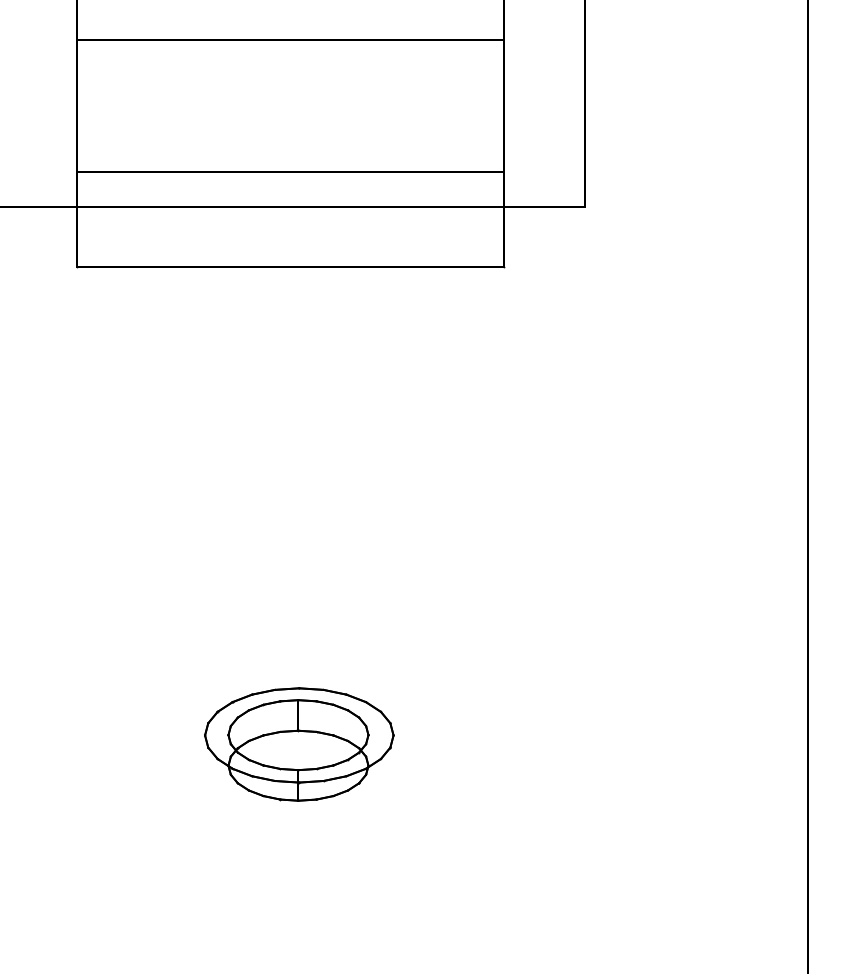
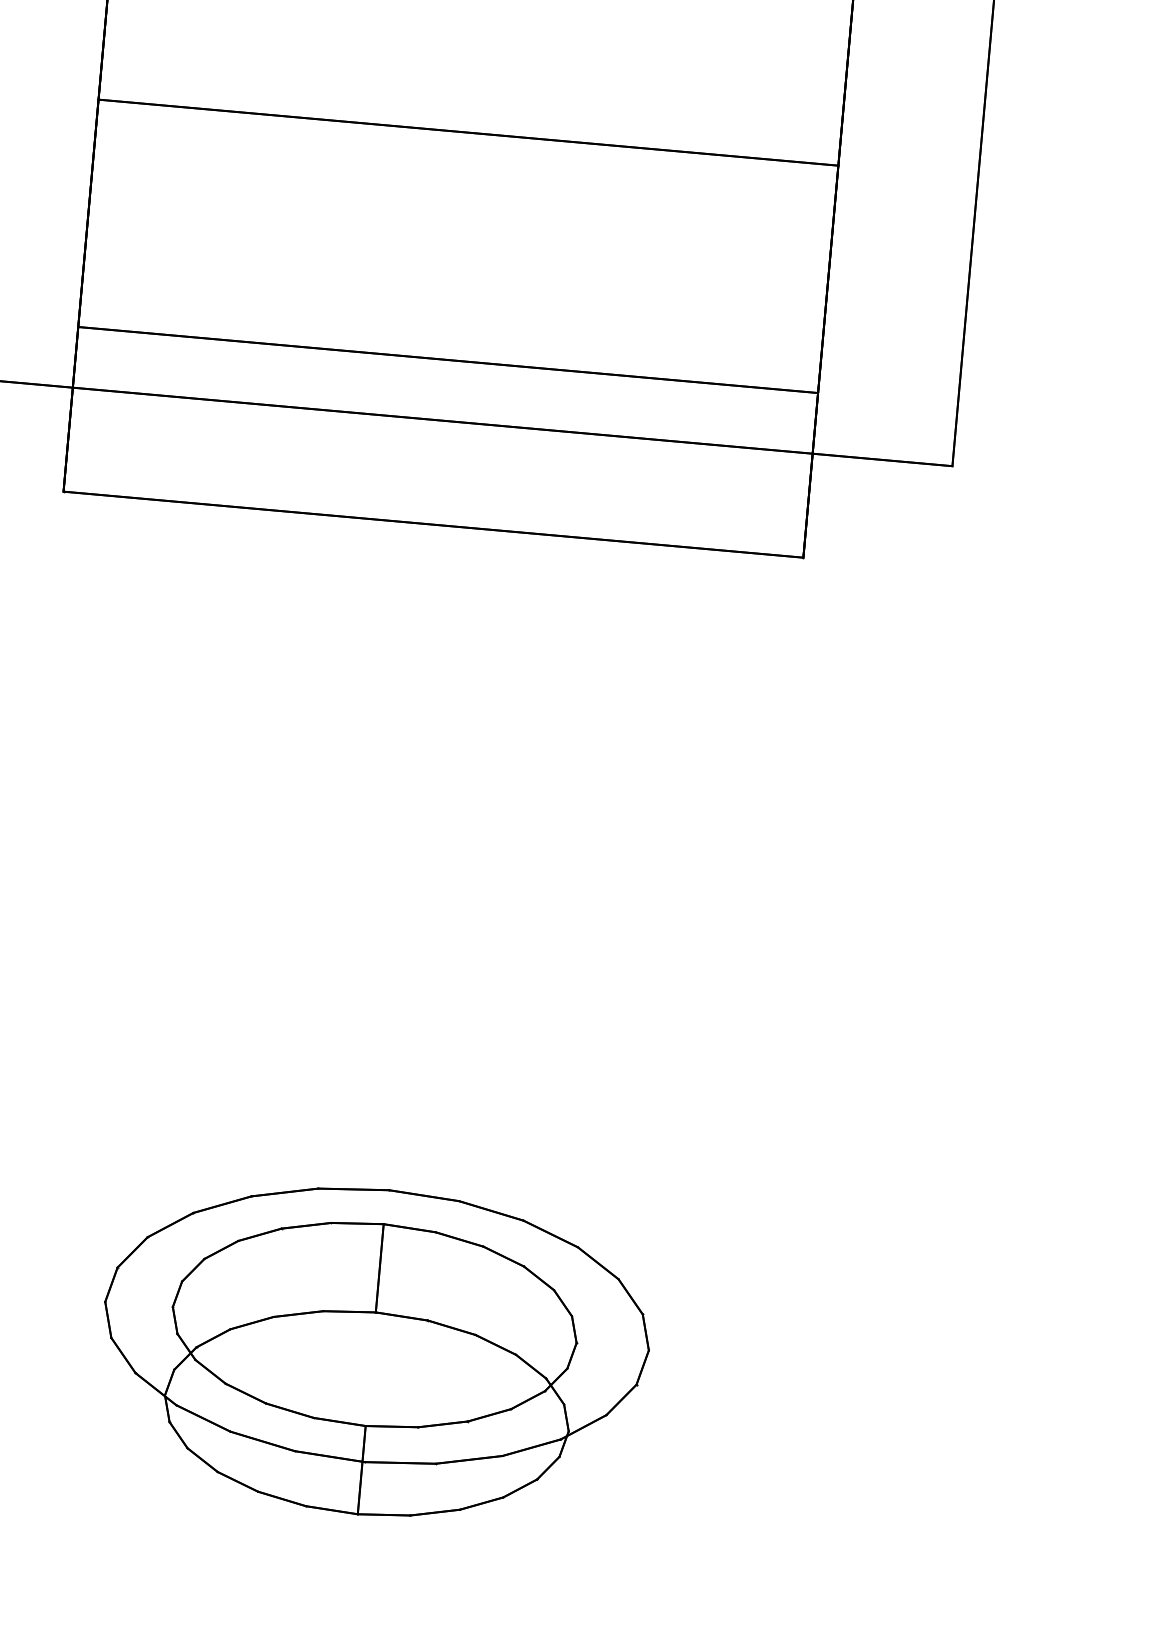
part: (299, 744) -> (375, 1352), size x1.67

